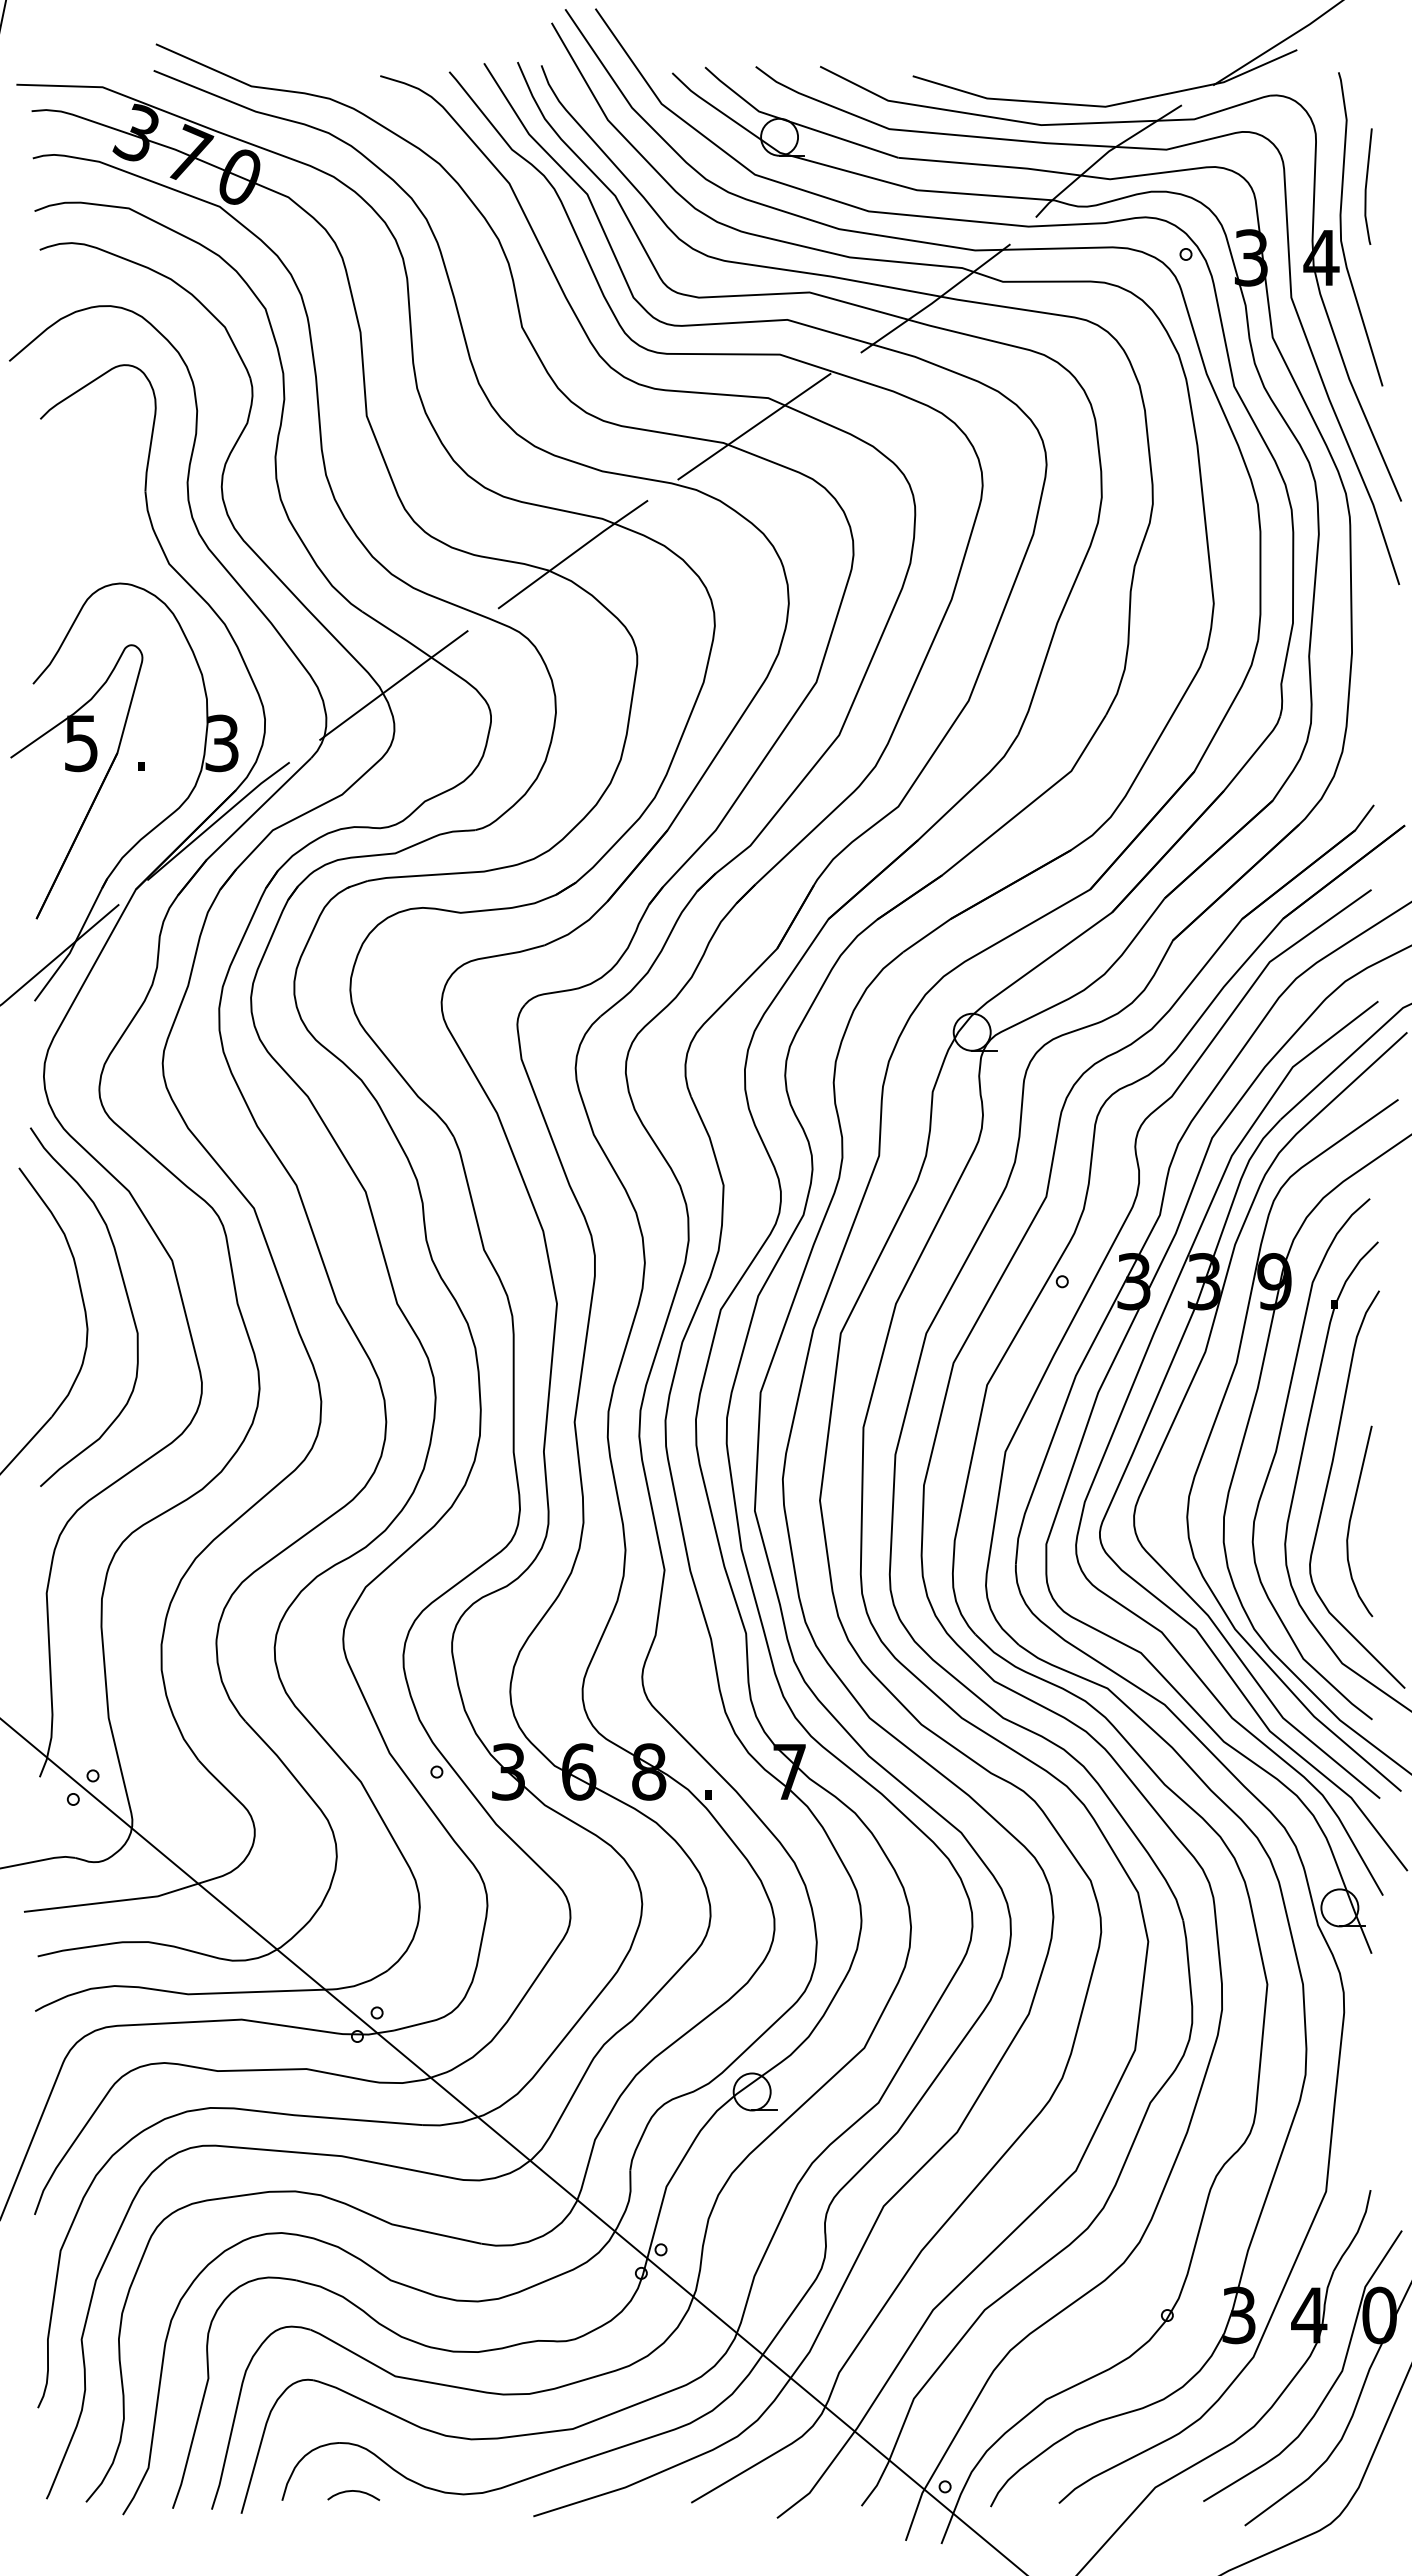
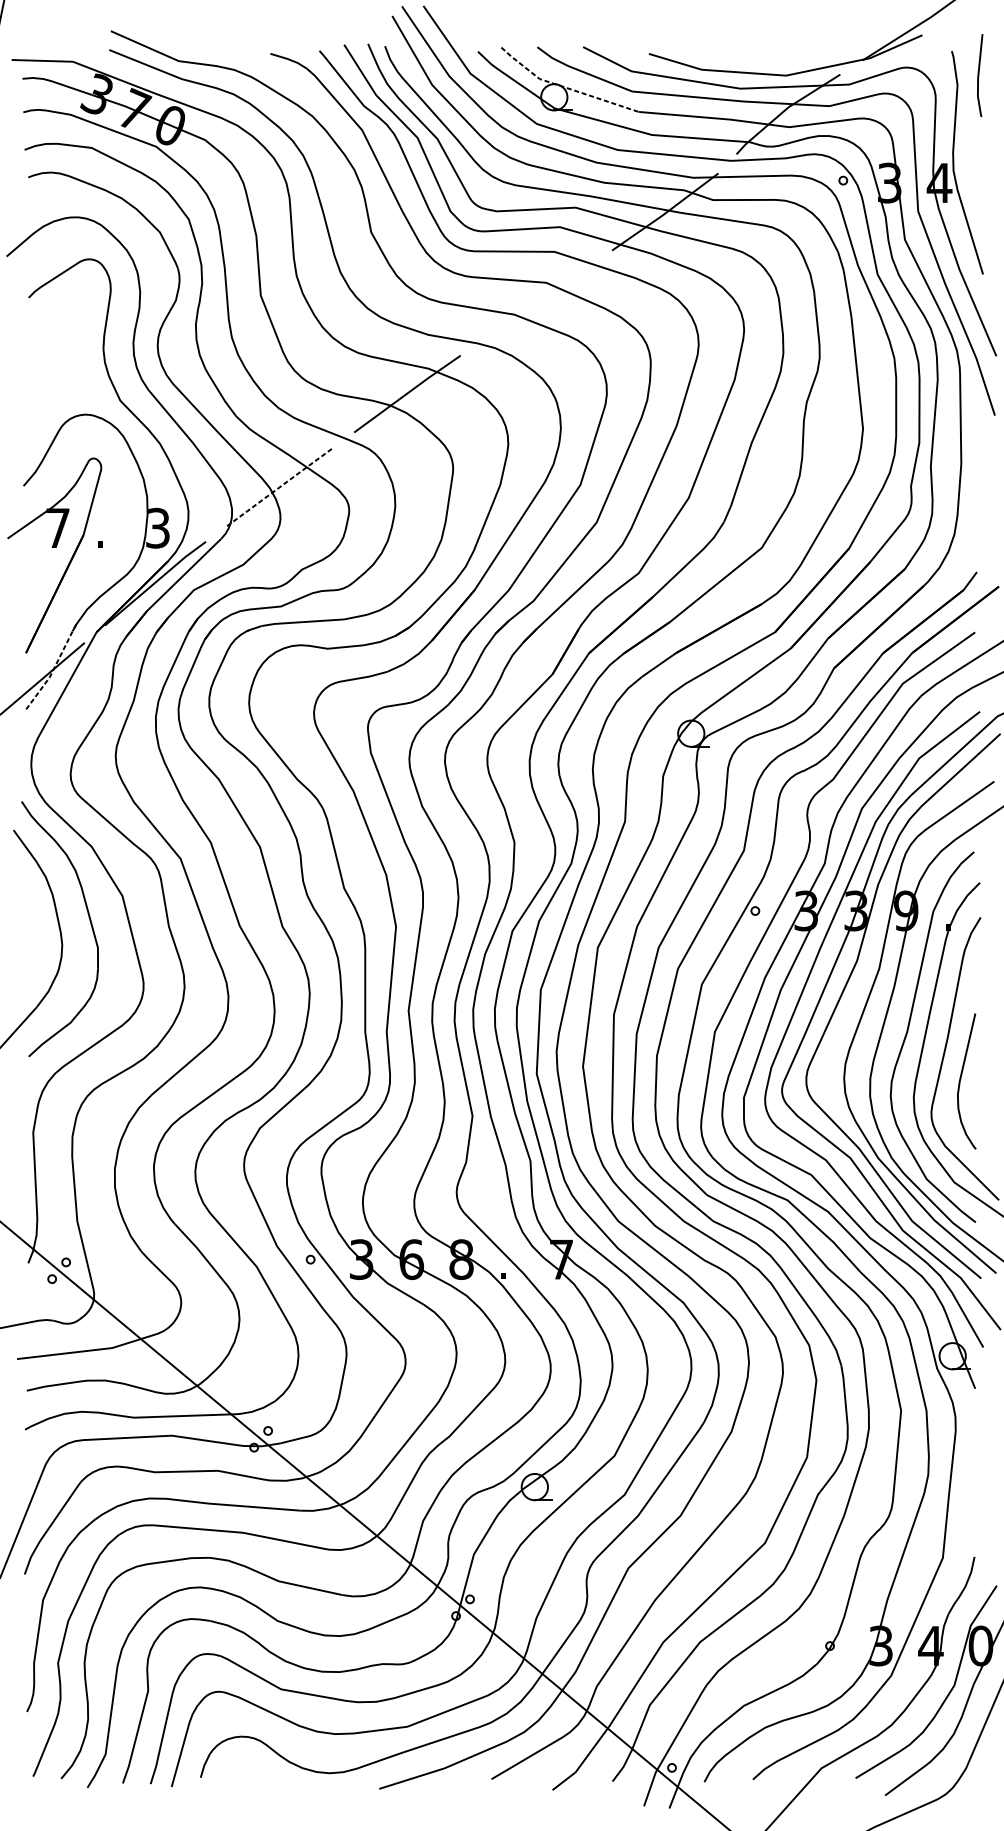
line: (794, 123) -> (564, 87), solid -> dashed
line: (1366, 186) -> (978, 75), moved
line: (754, 426) -> (536, 302), removed
line: (394, 684) -> (280, 486), solid -> dashed
text: (81, 743) -> (57, 528), 5 -> 7
line: (75, 942) -> (53, 669), solid -> dashed
curve: (353, 2491) -> (251, 1771), removed

